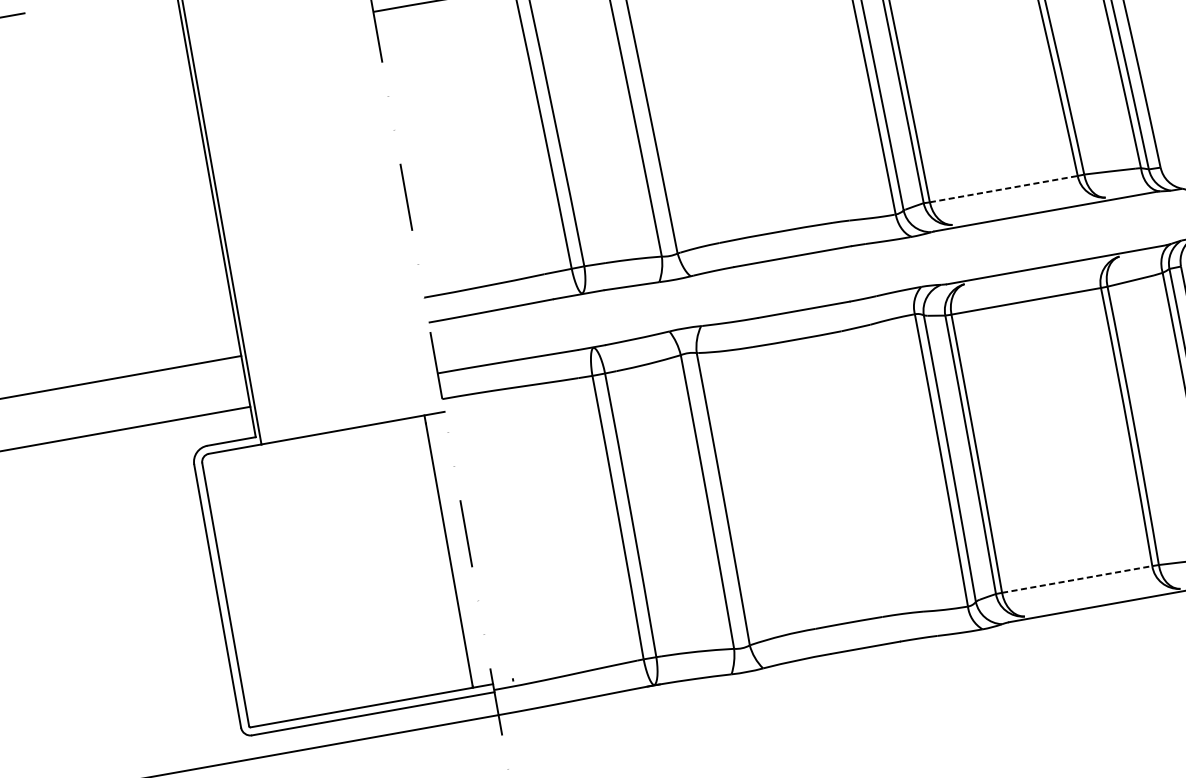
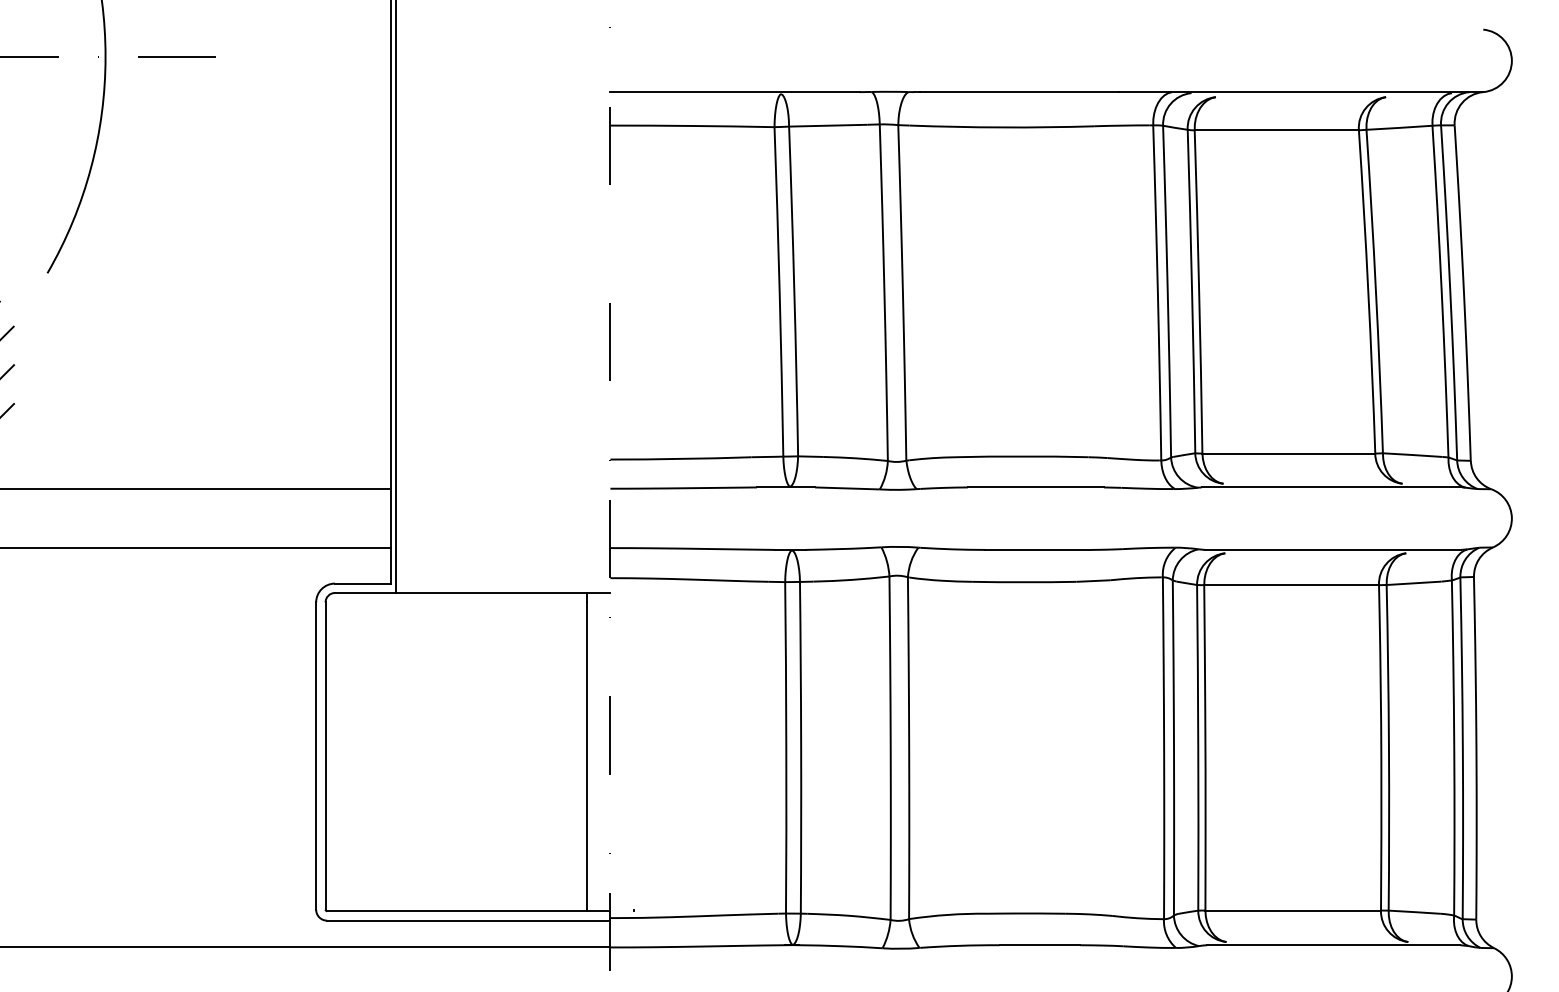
line: (1004, 188) -> (1289, 453), dashed -> solid
line: (1077, 579) -> (1293, 910), dashed -> solid

